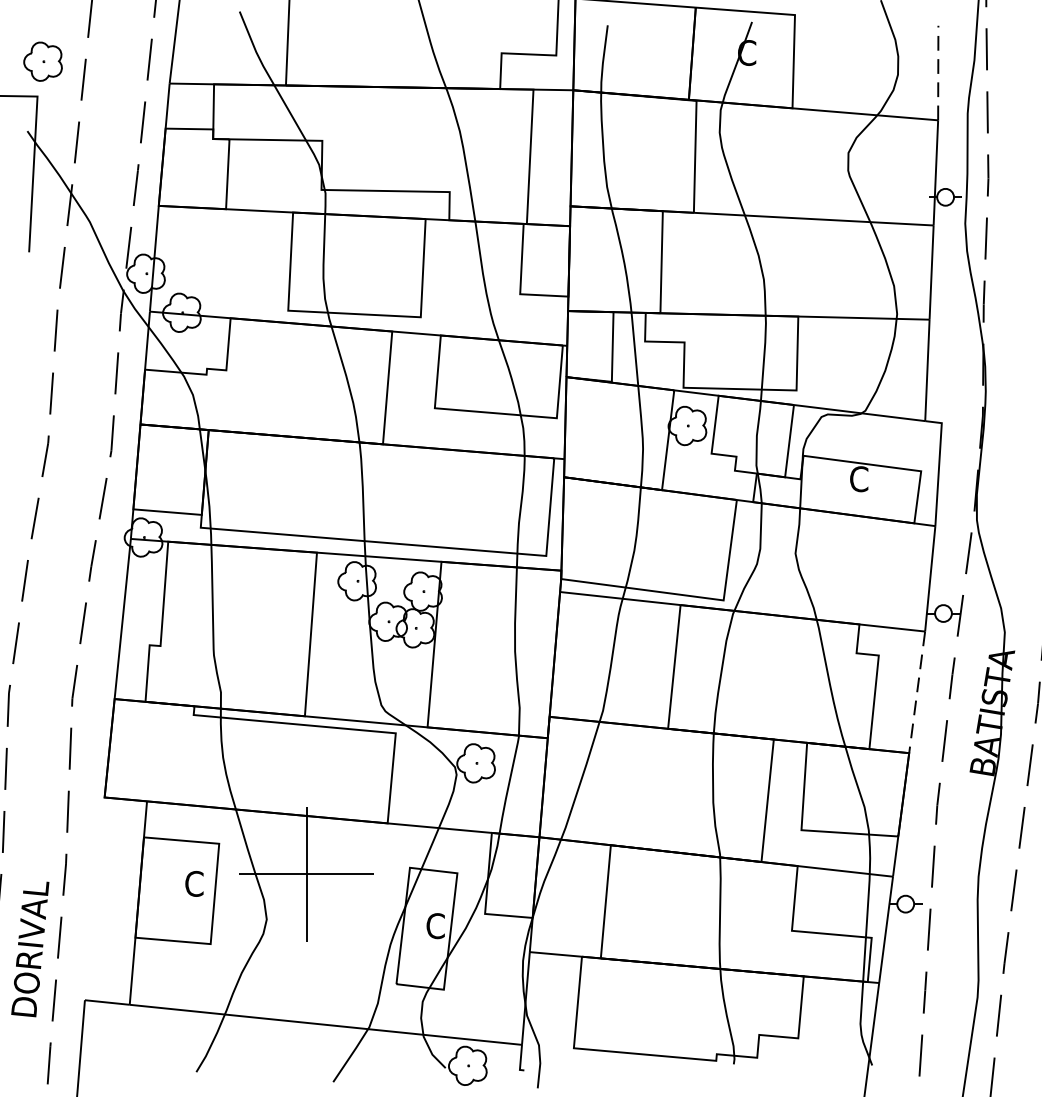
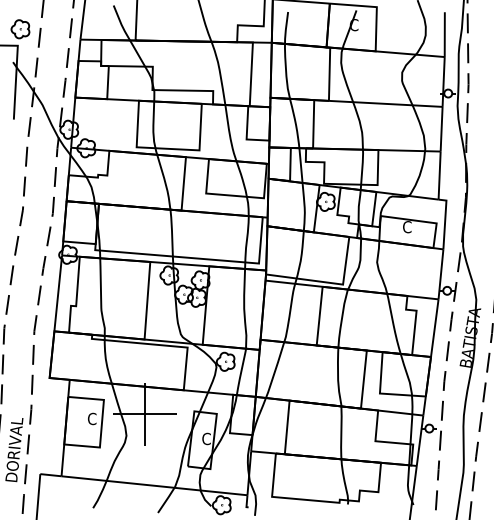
line: (937, 72) -> (444, 34), dashed -> solid
line: (916, 693) -> (434, 328), dashed -> solid

